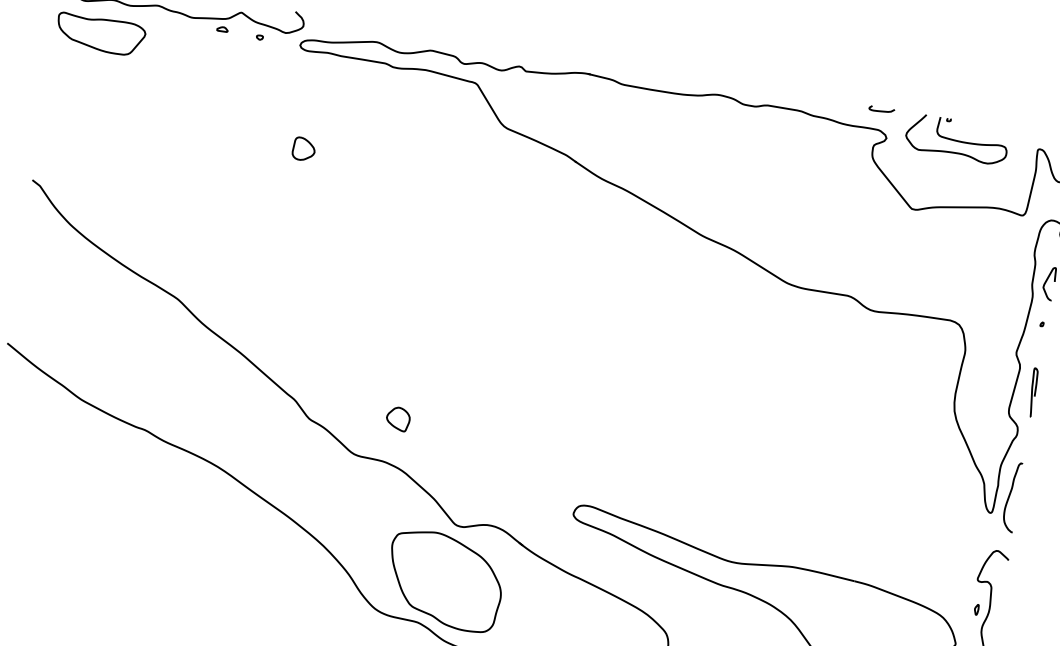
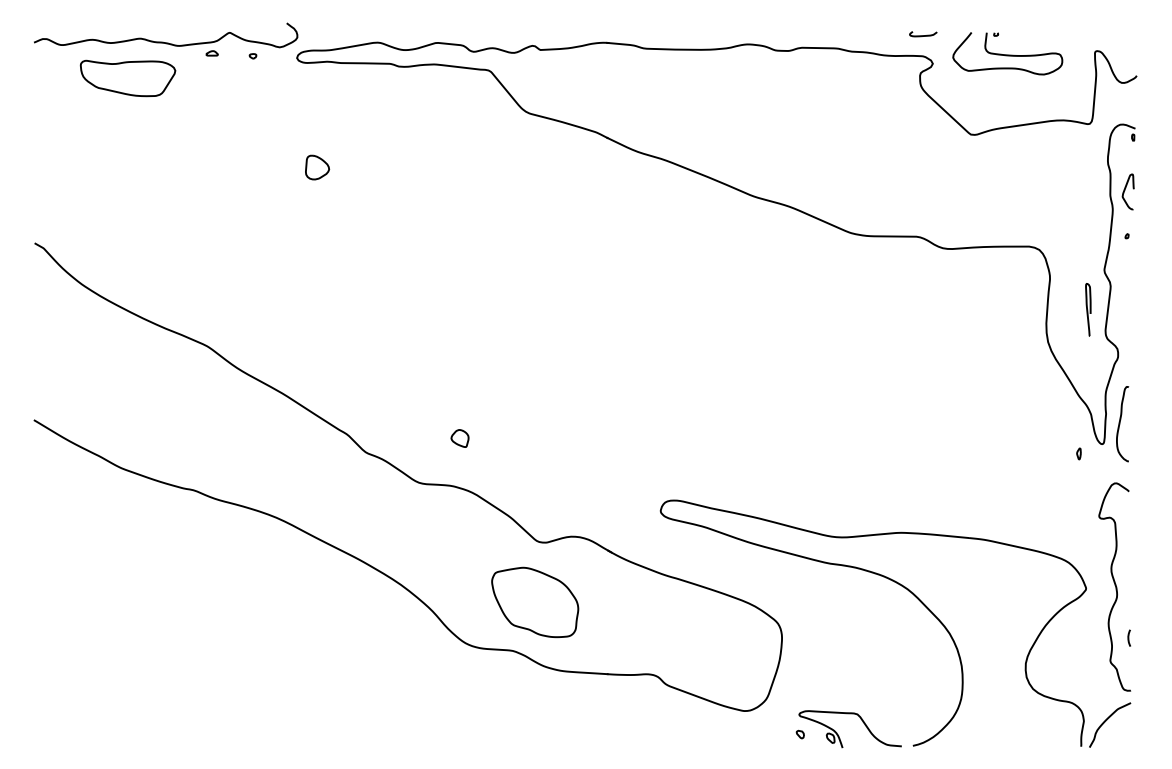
part: (100, 34) -> (127, 78), moved
curve: (1032, 392) -> (1087, 309), moved
part: (397, 419) -> (459, 438), size x0.7
part: (444, 580) -> (534, 602), size x0.7
part: (976, 609) -> (1078, 453), moved

